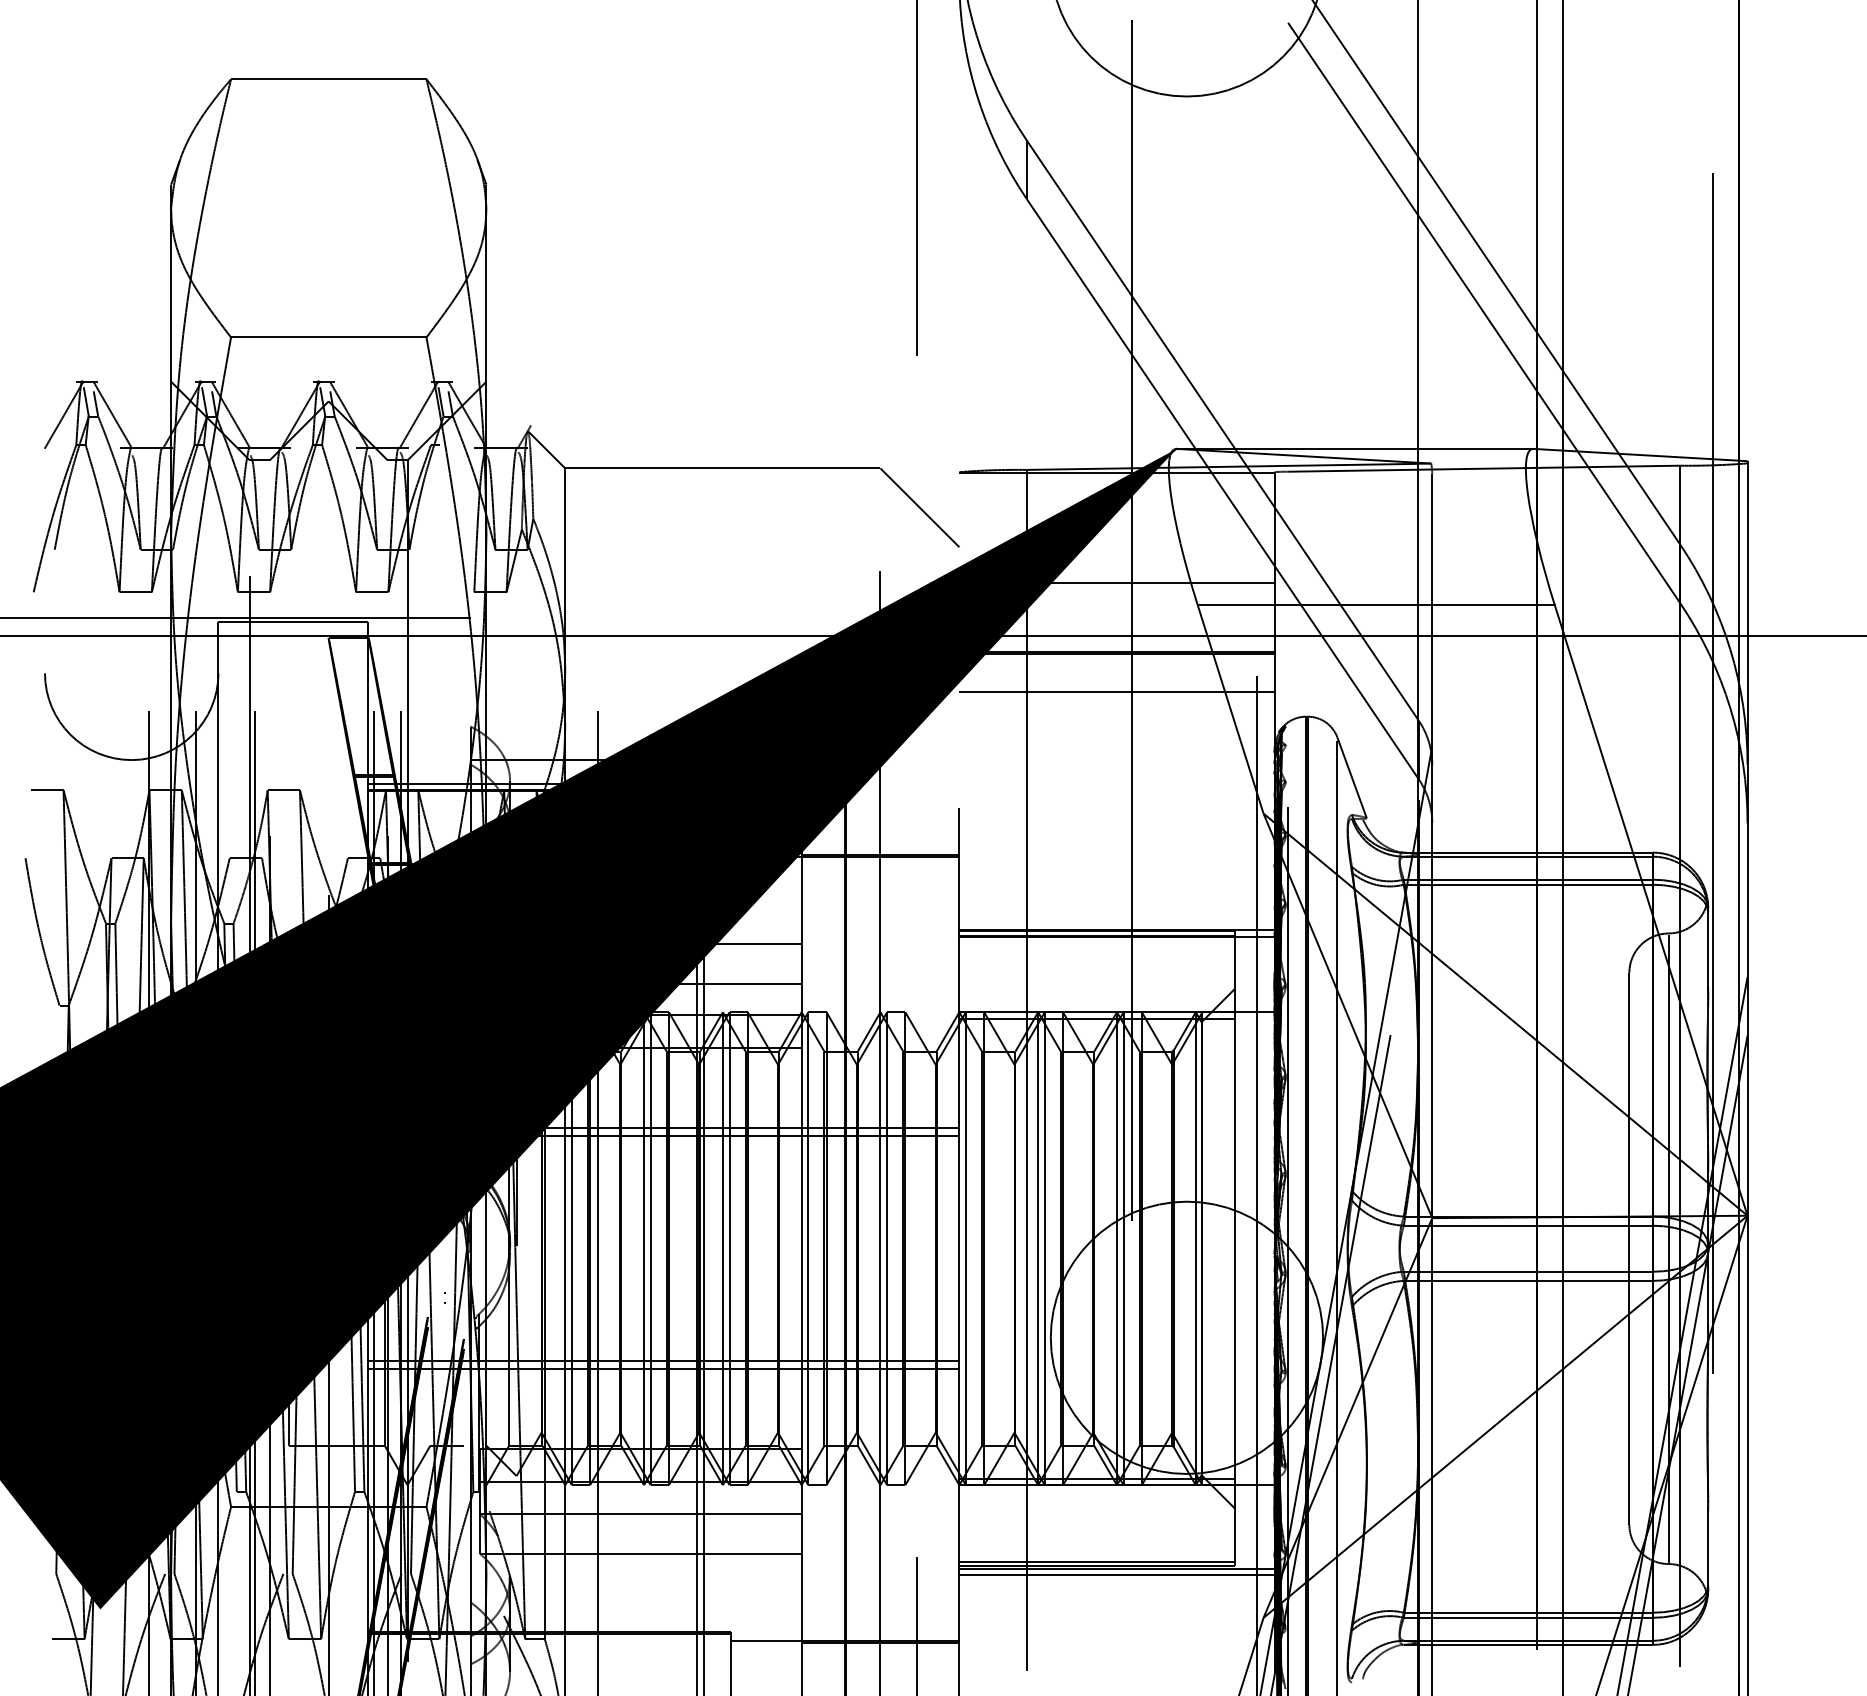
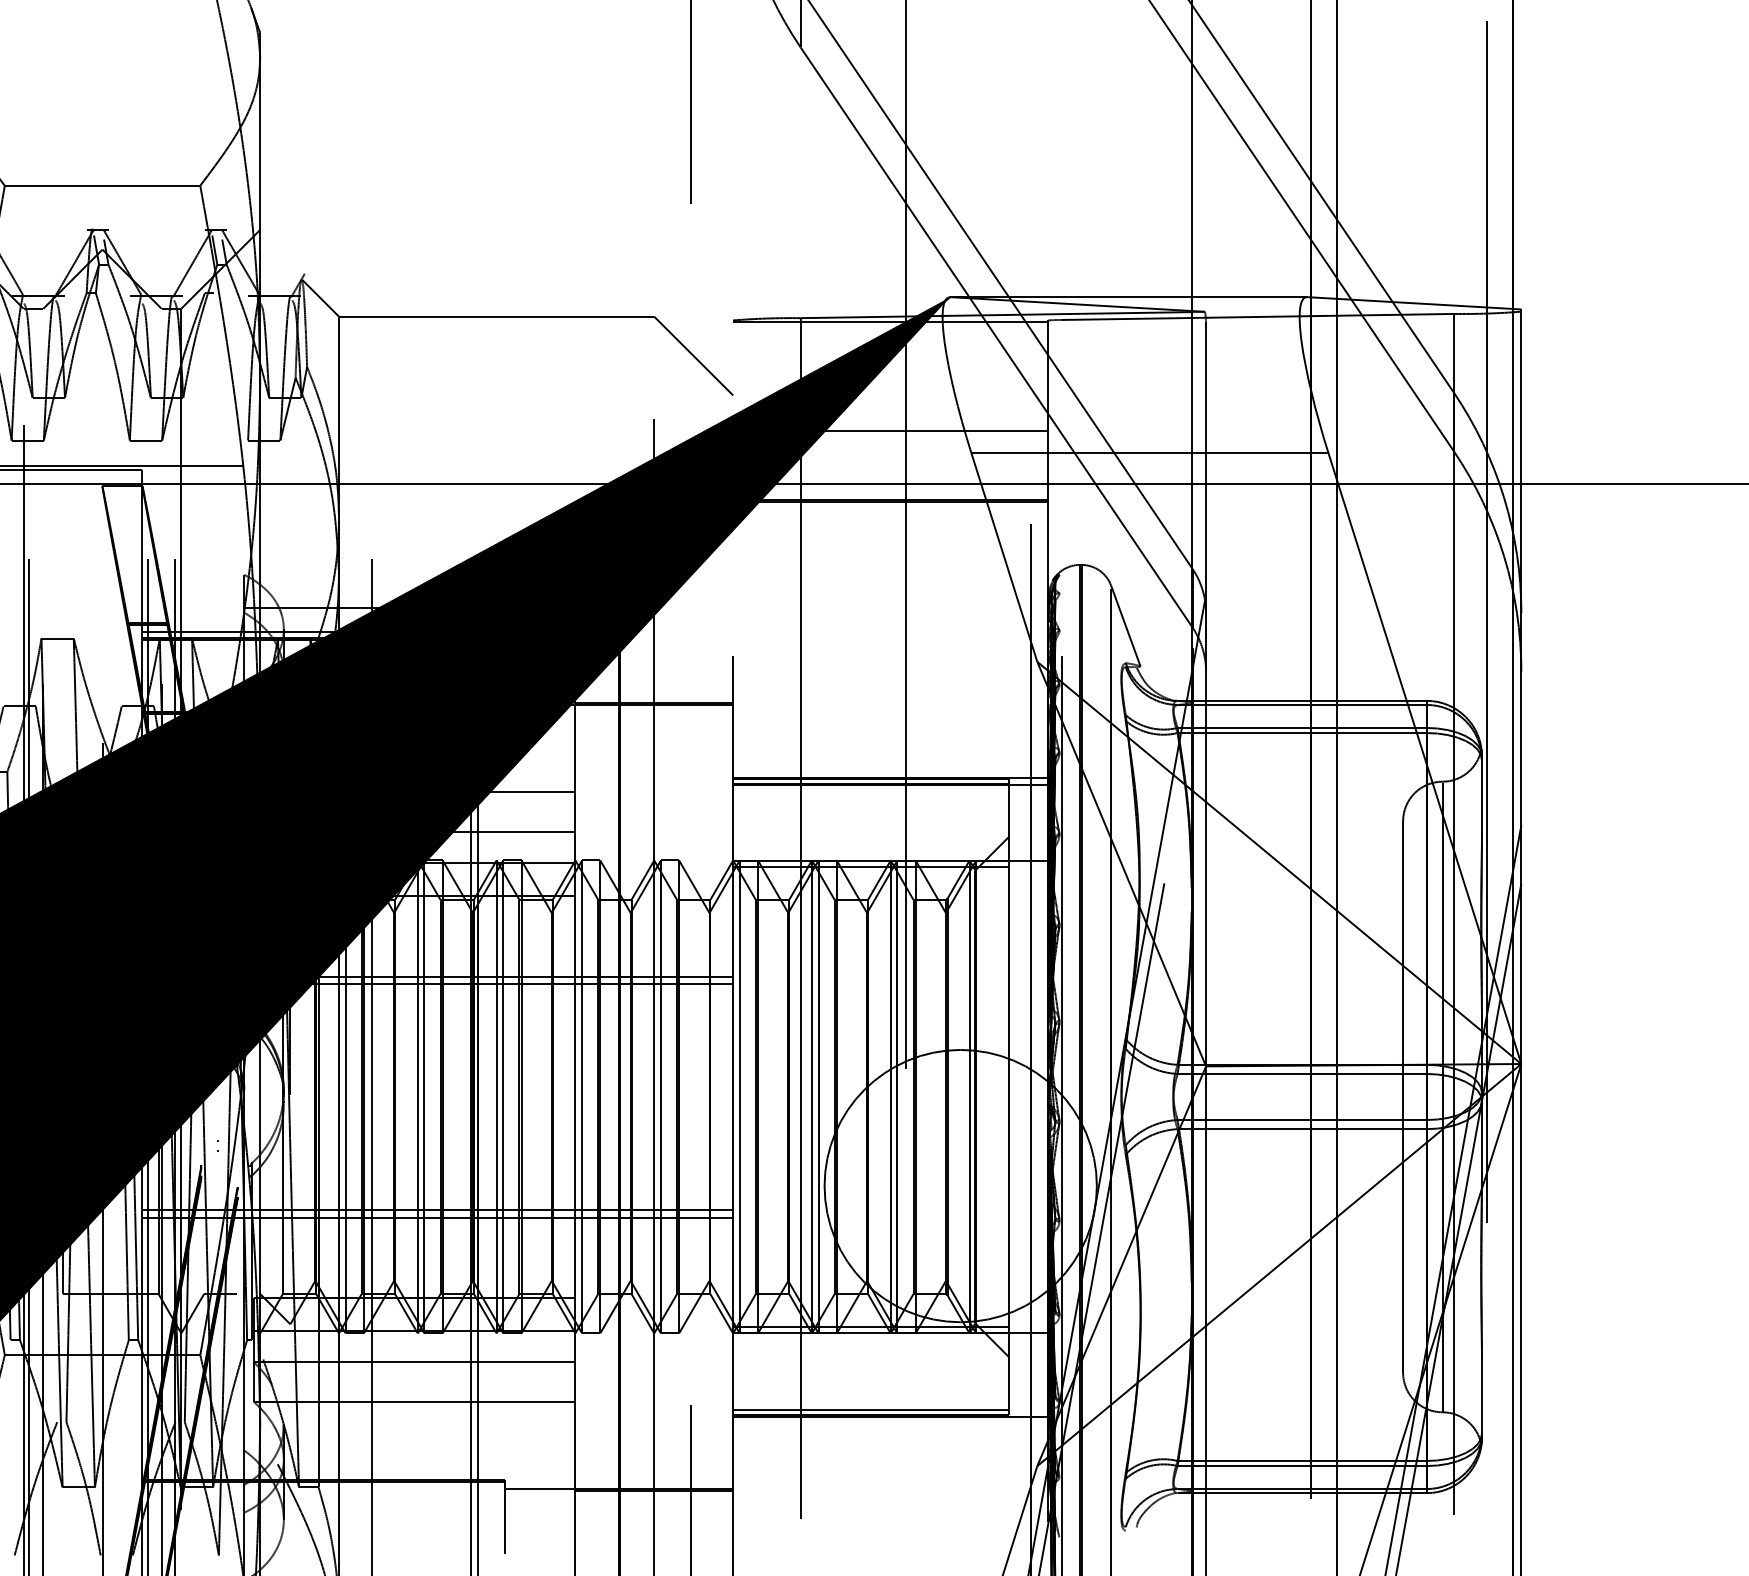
line: (1116, 692) -> (890, 540), removed
line: (1116, 1575) -> (890, 1423), removed

